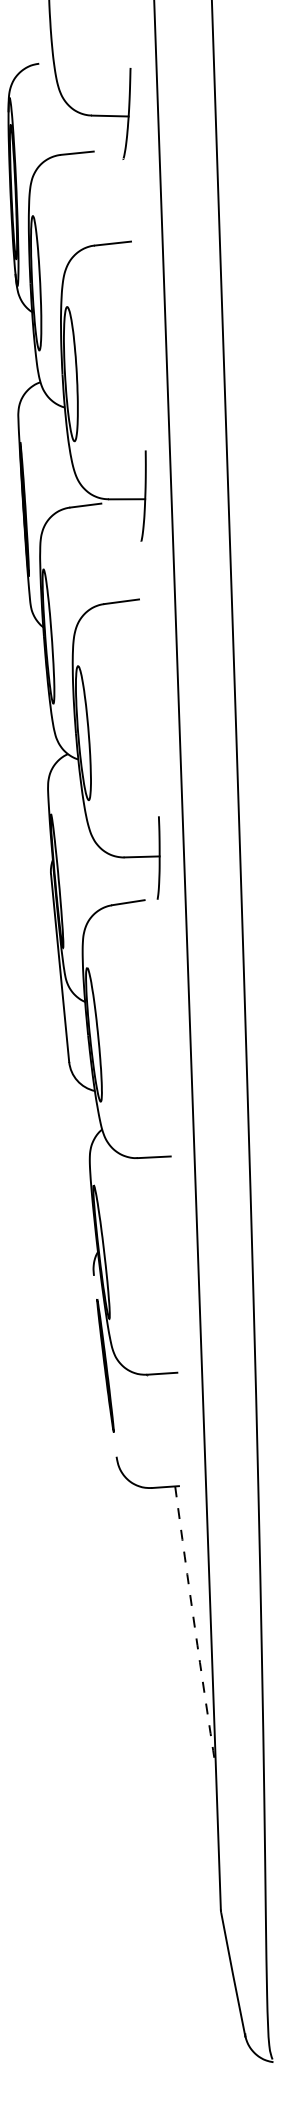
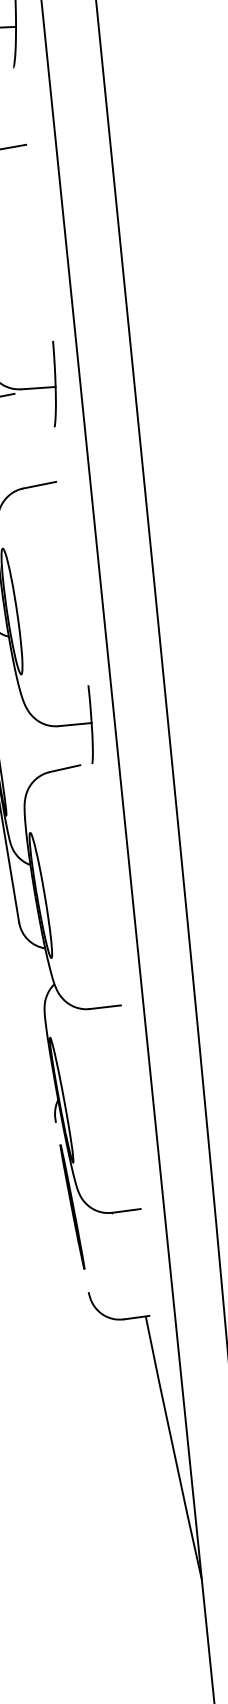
arc: (194, 1627) -> (172, 1448), dashed -> solid

